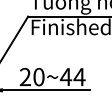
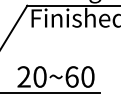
text: (72, 76) -> (79, 76), 20~44 -> 20~60

